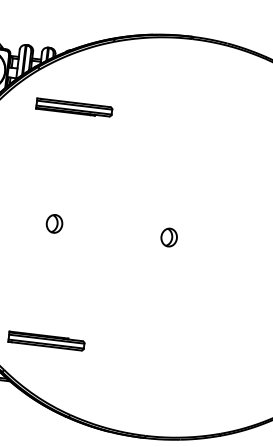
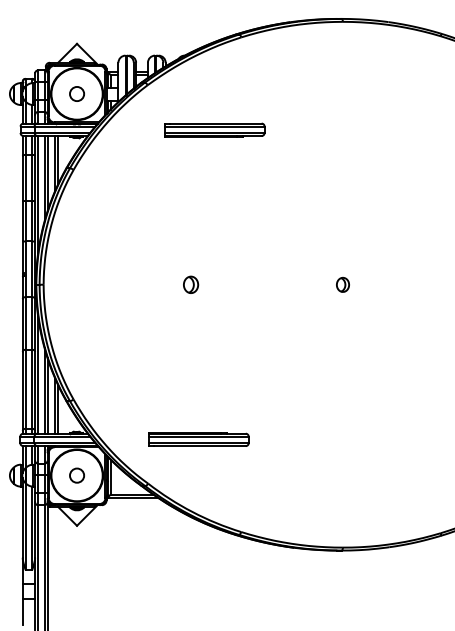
part: (74, 107) -> (214, 129), moved
part: (54, 223) -> (190, 284), size x0.7
part: (168, 237) -> (342, 284), size x0.6

